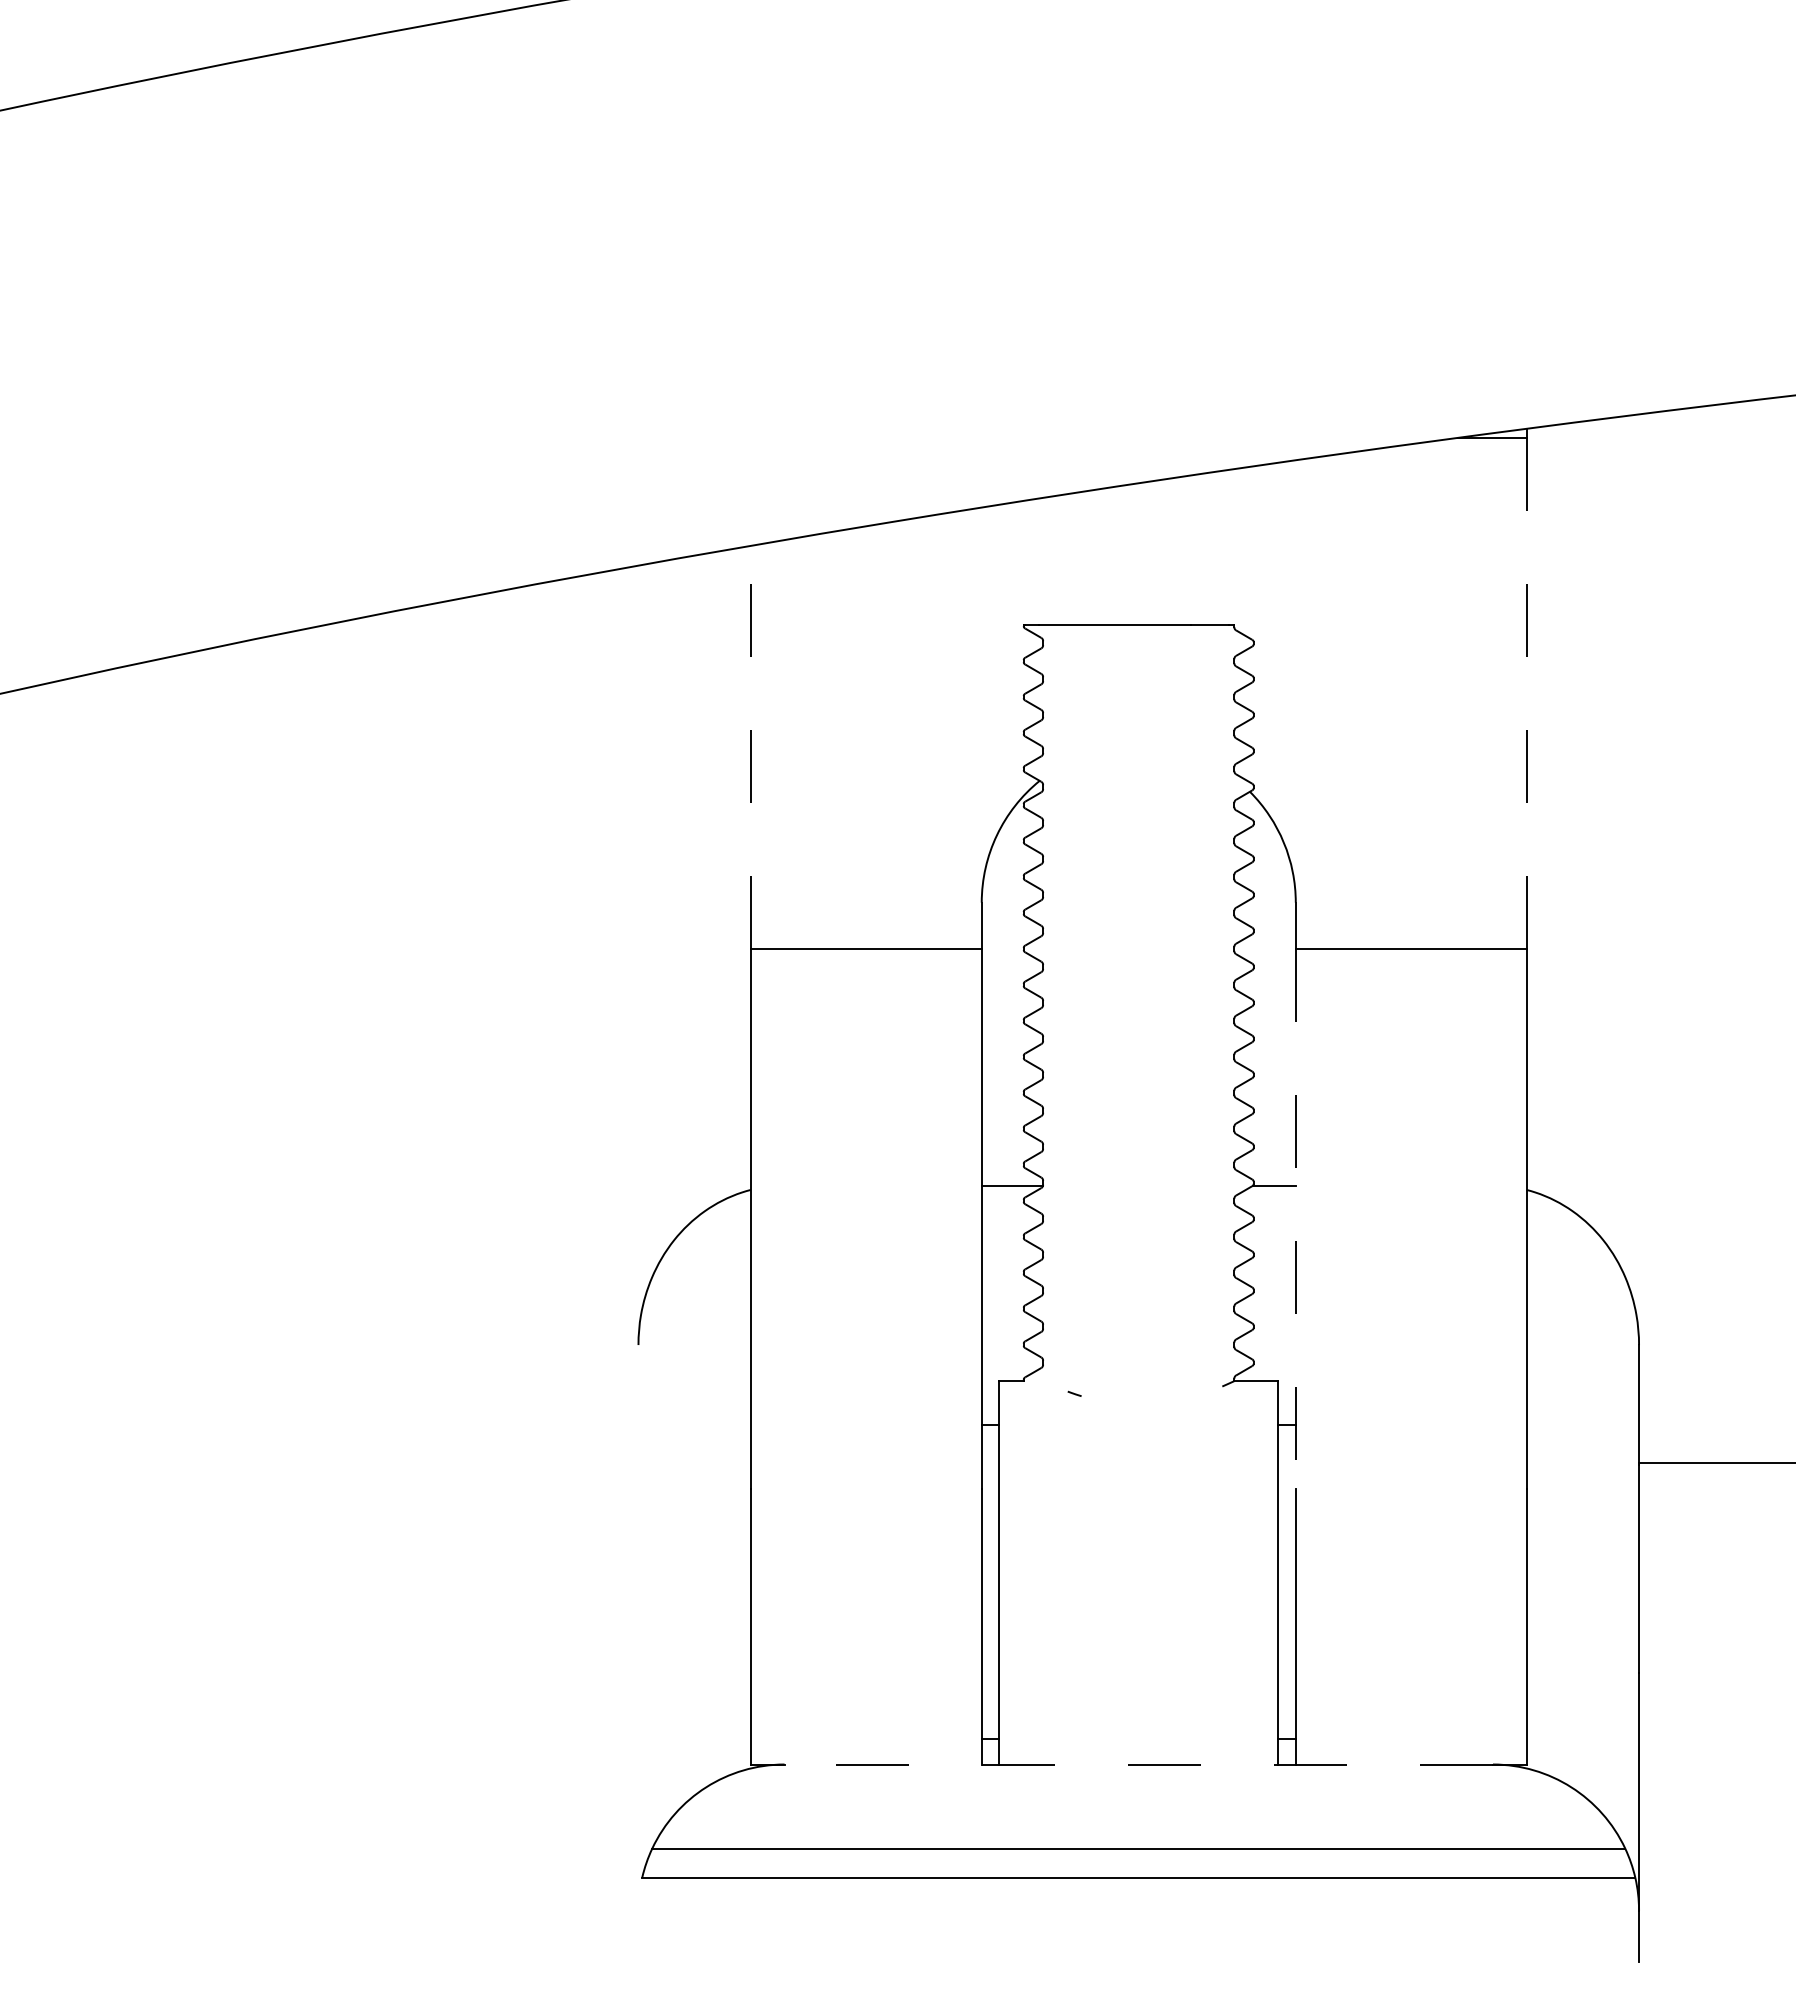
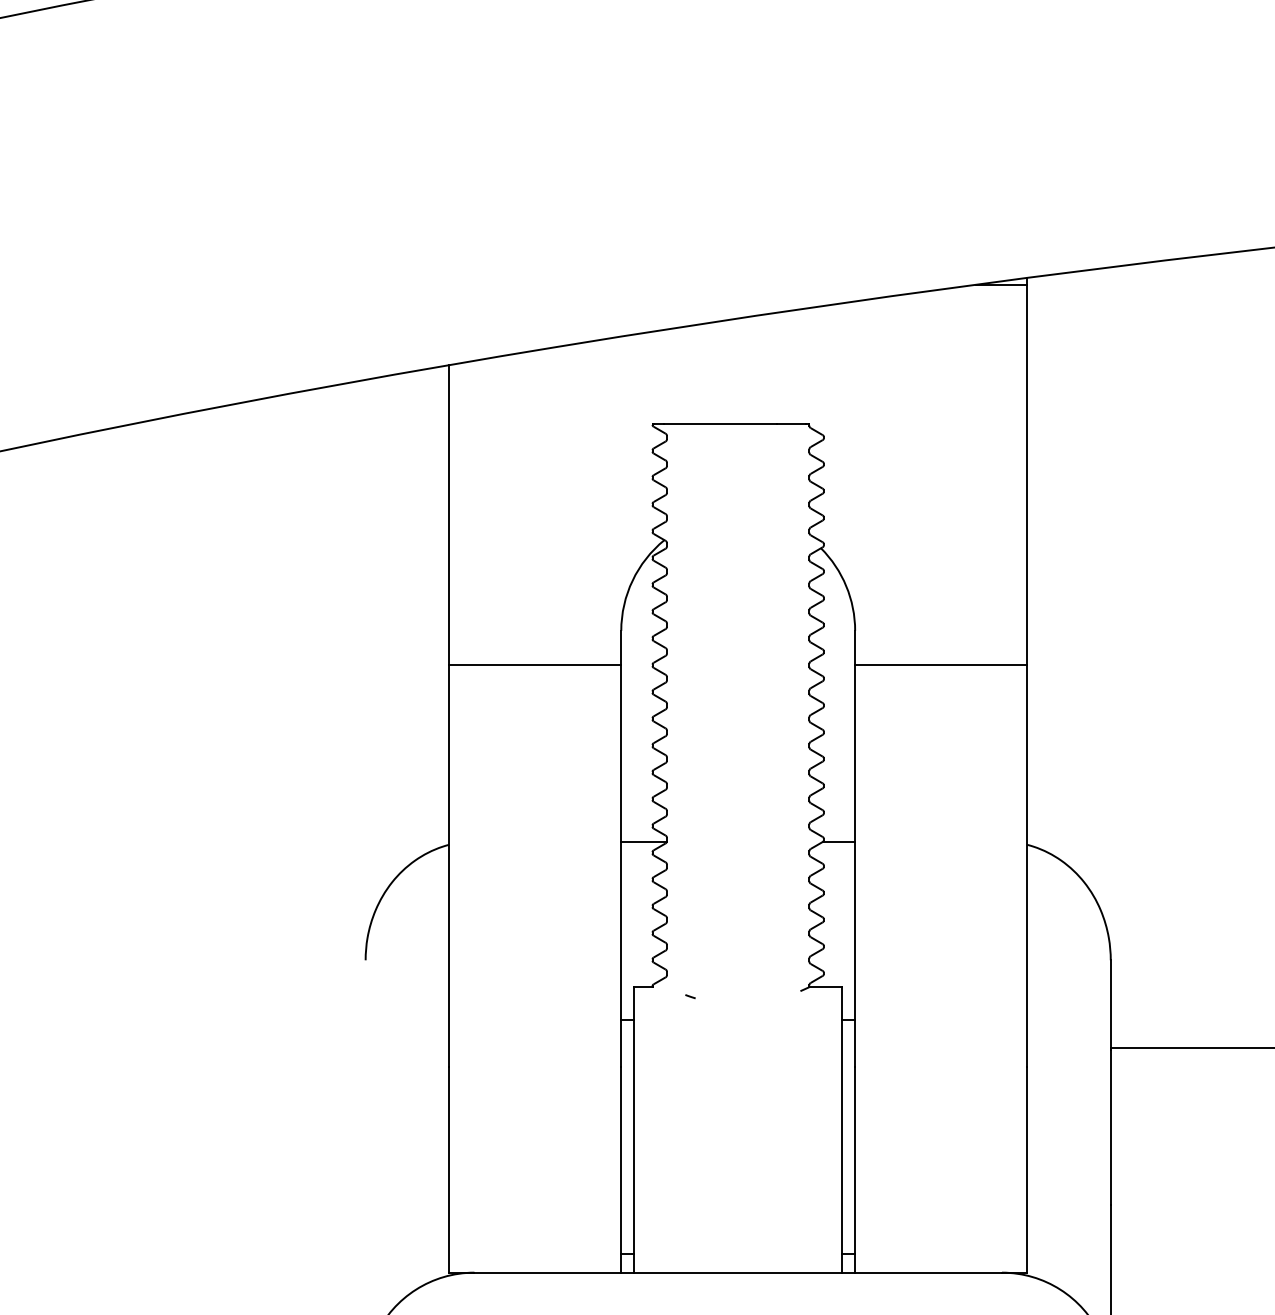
line: (1526, 693) -> (1026, 475), dashed -> solid
line: (750, 747) -> (449, 515), dashed -> solid
line: (1295, 1218) -> (854, 866), dashed -> solid
line: (1138, 1764) -> (738, 1272), dashed -> solid

